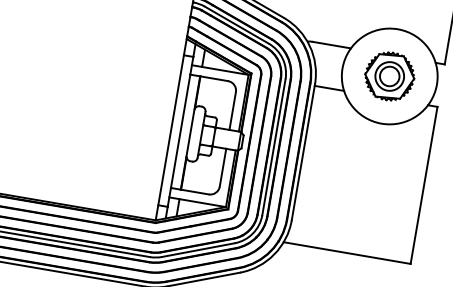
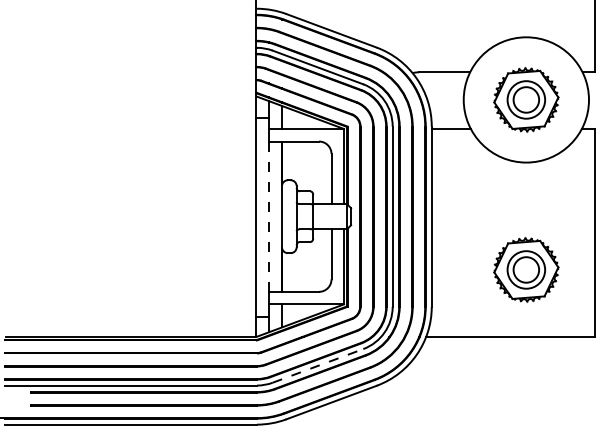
line: (180, 131) -> (268, 217), solid -> dashed
part: (368, 204) -> (526, 269), added
line: (198, 249) -> (318, 365), solid -> dashed

